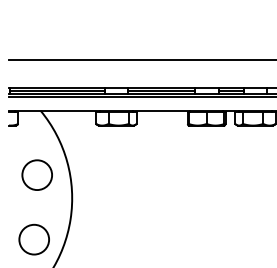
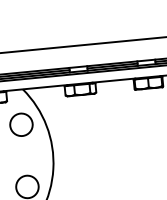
circle: (36, 174) -> (20, 124), moved

